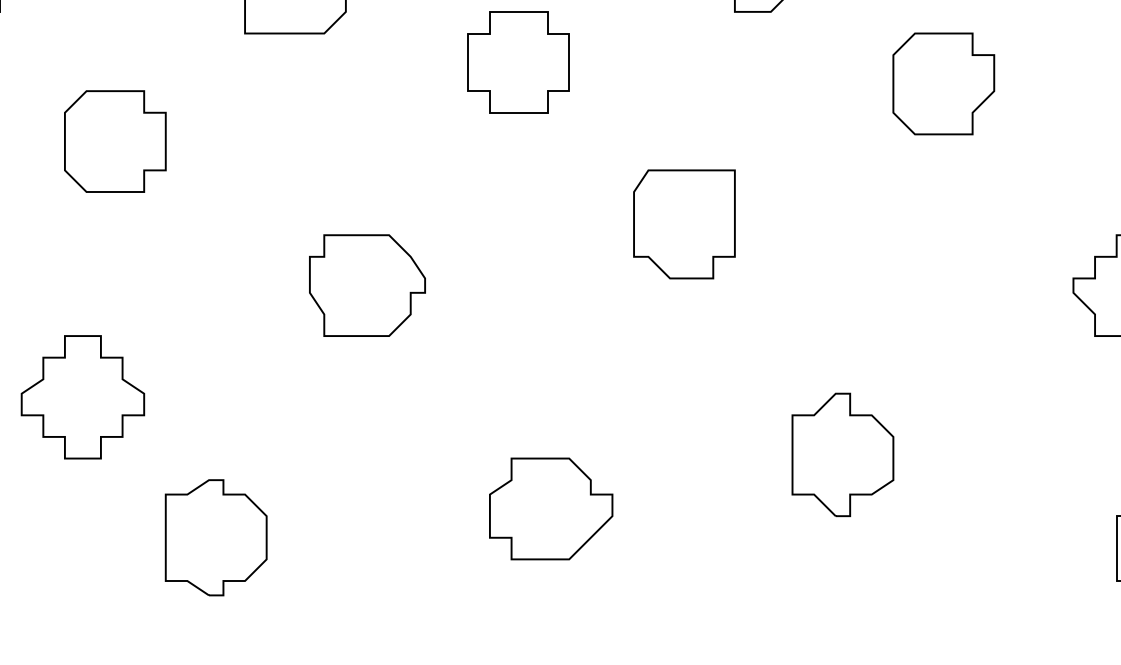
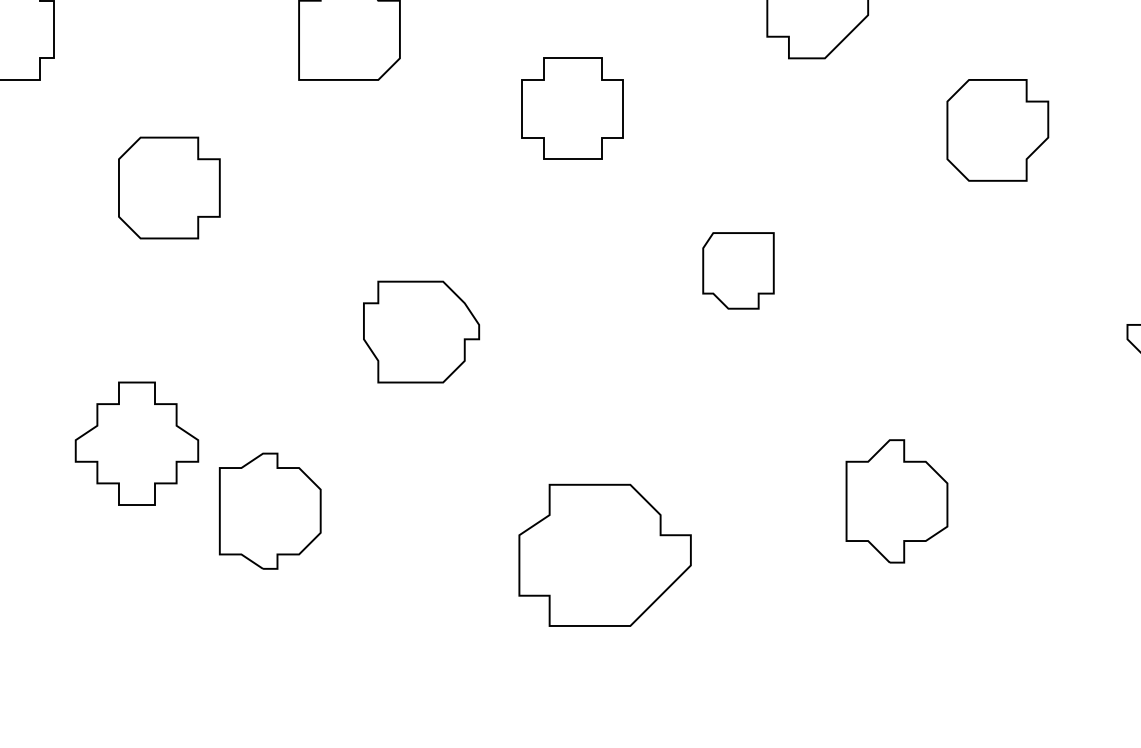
part: (684, 224) -> (738, 270), size x0.7
part: (551, 509) -> (605, 555), size x1.4
part: (215, 537) -> (269, 510), moved

